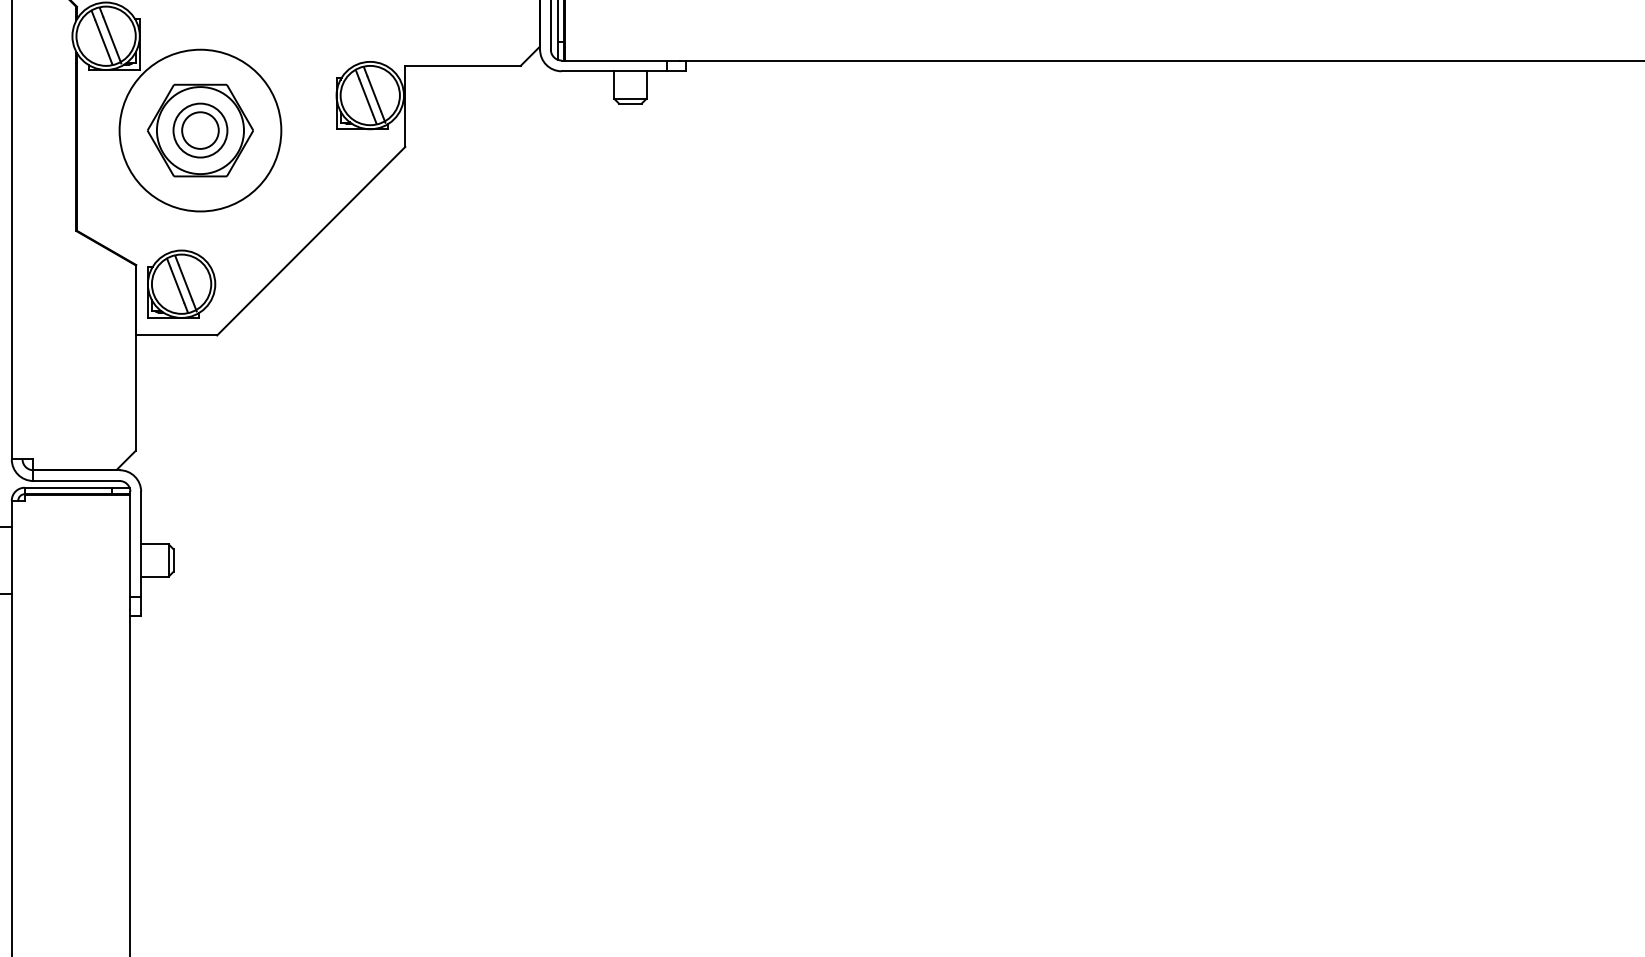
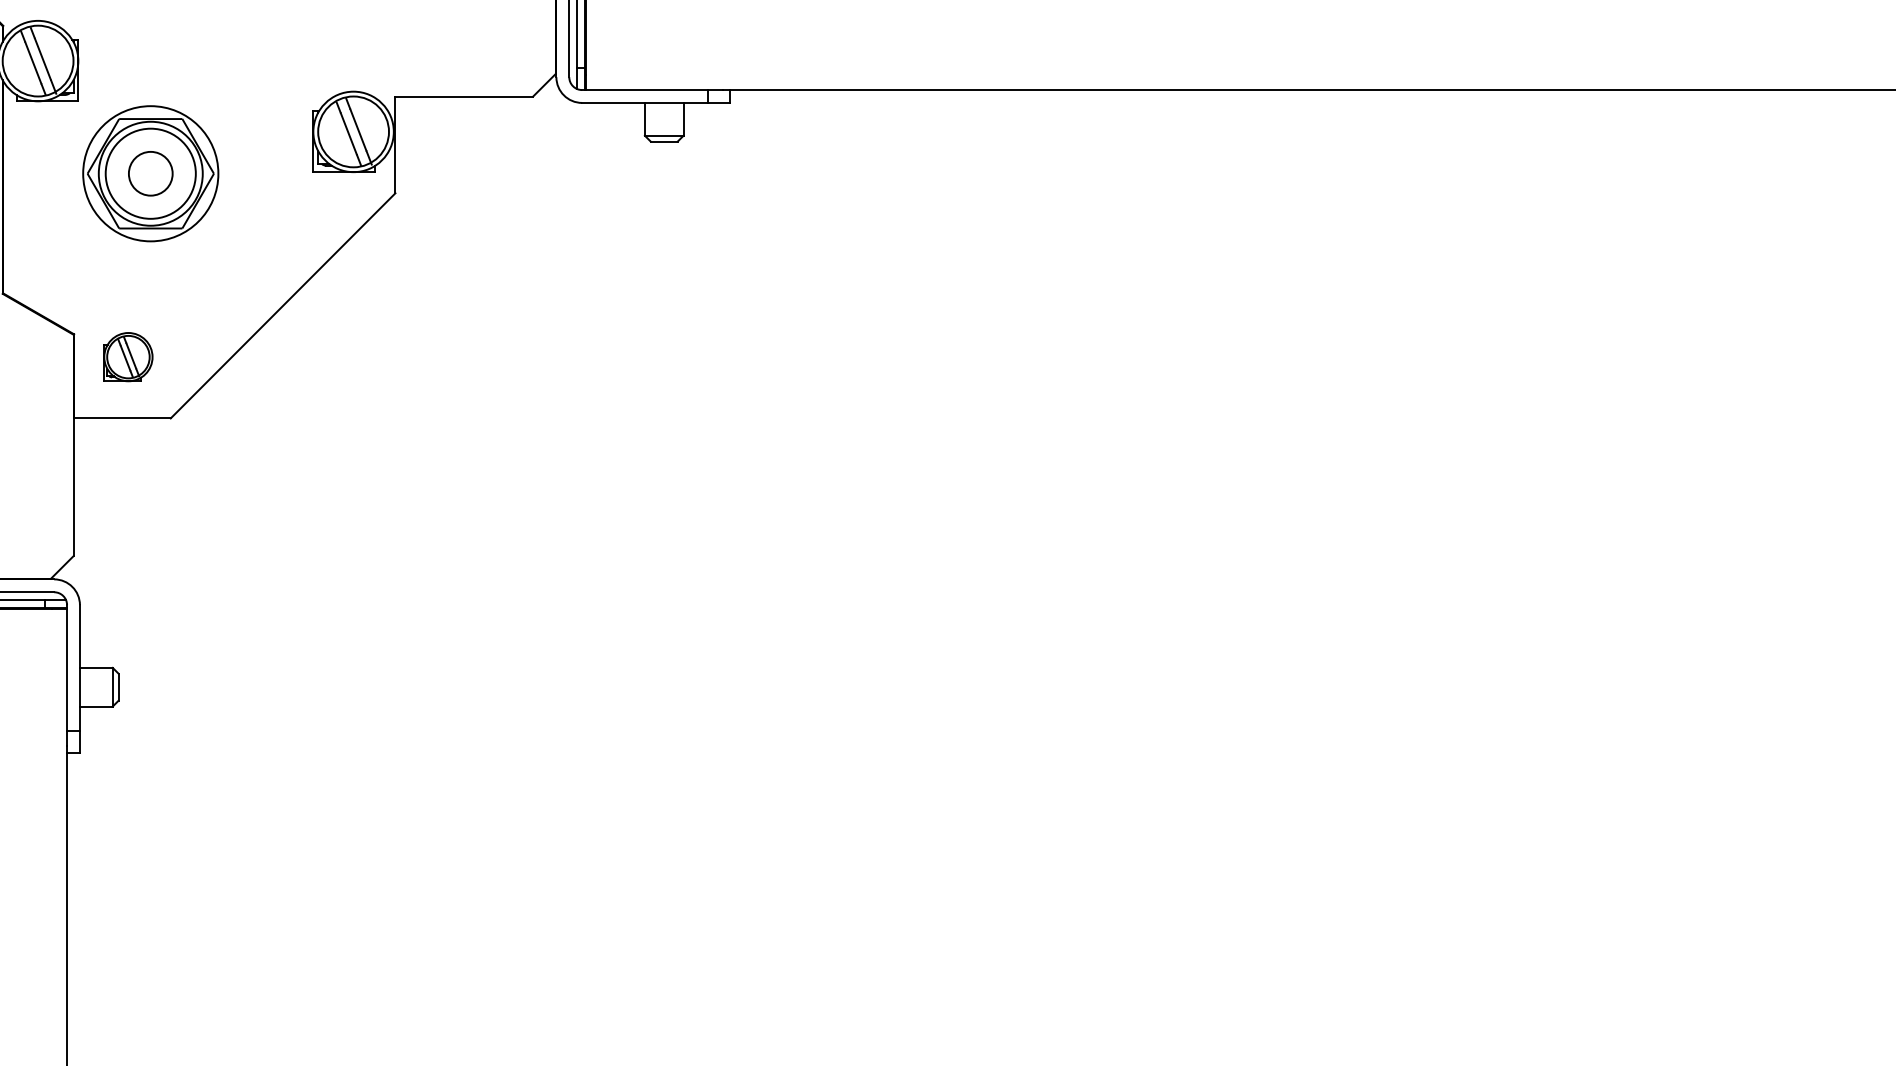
circle: (200, 130) -> (150, 173), size x0.7
circle: (200, 130) -> (150, 173), size x1.4
part: (181, 283) -> (128, 356), size x0.6

